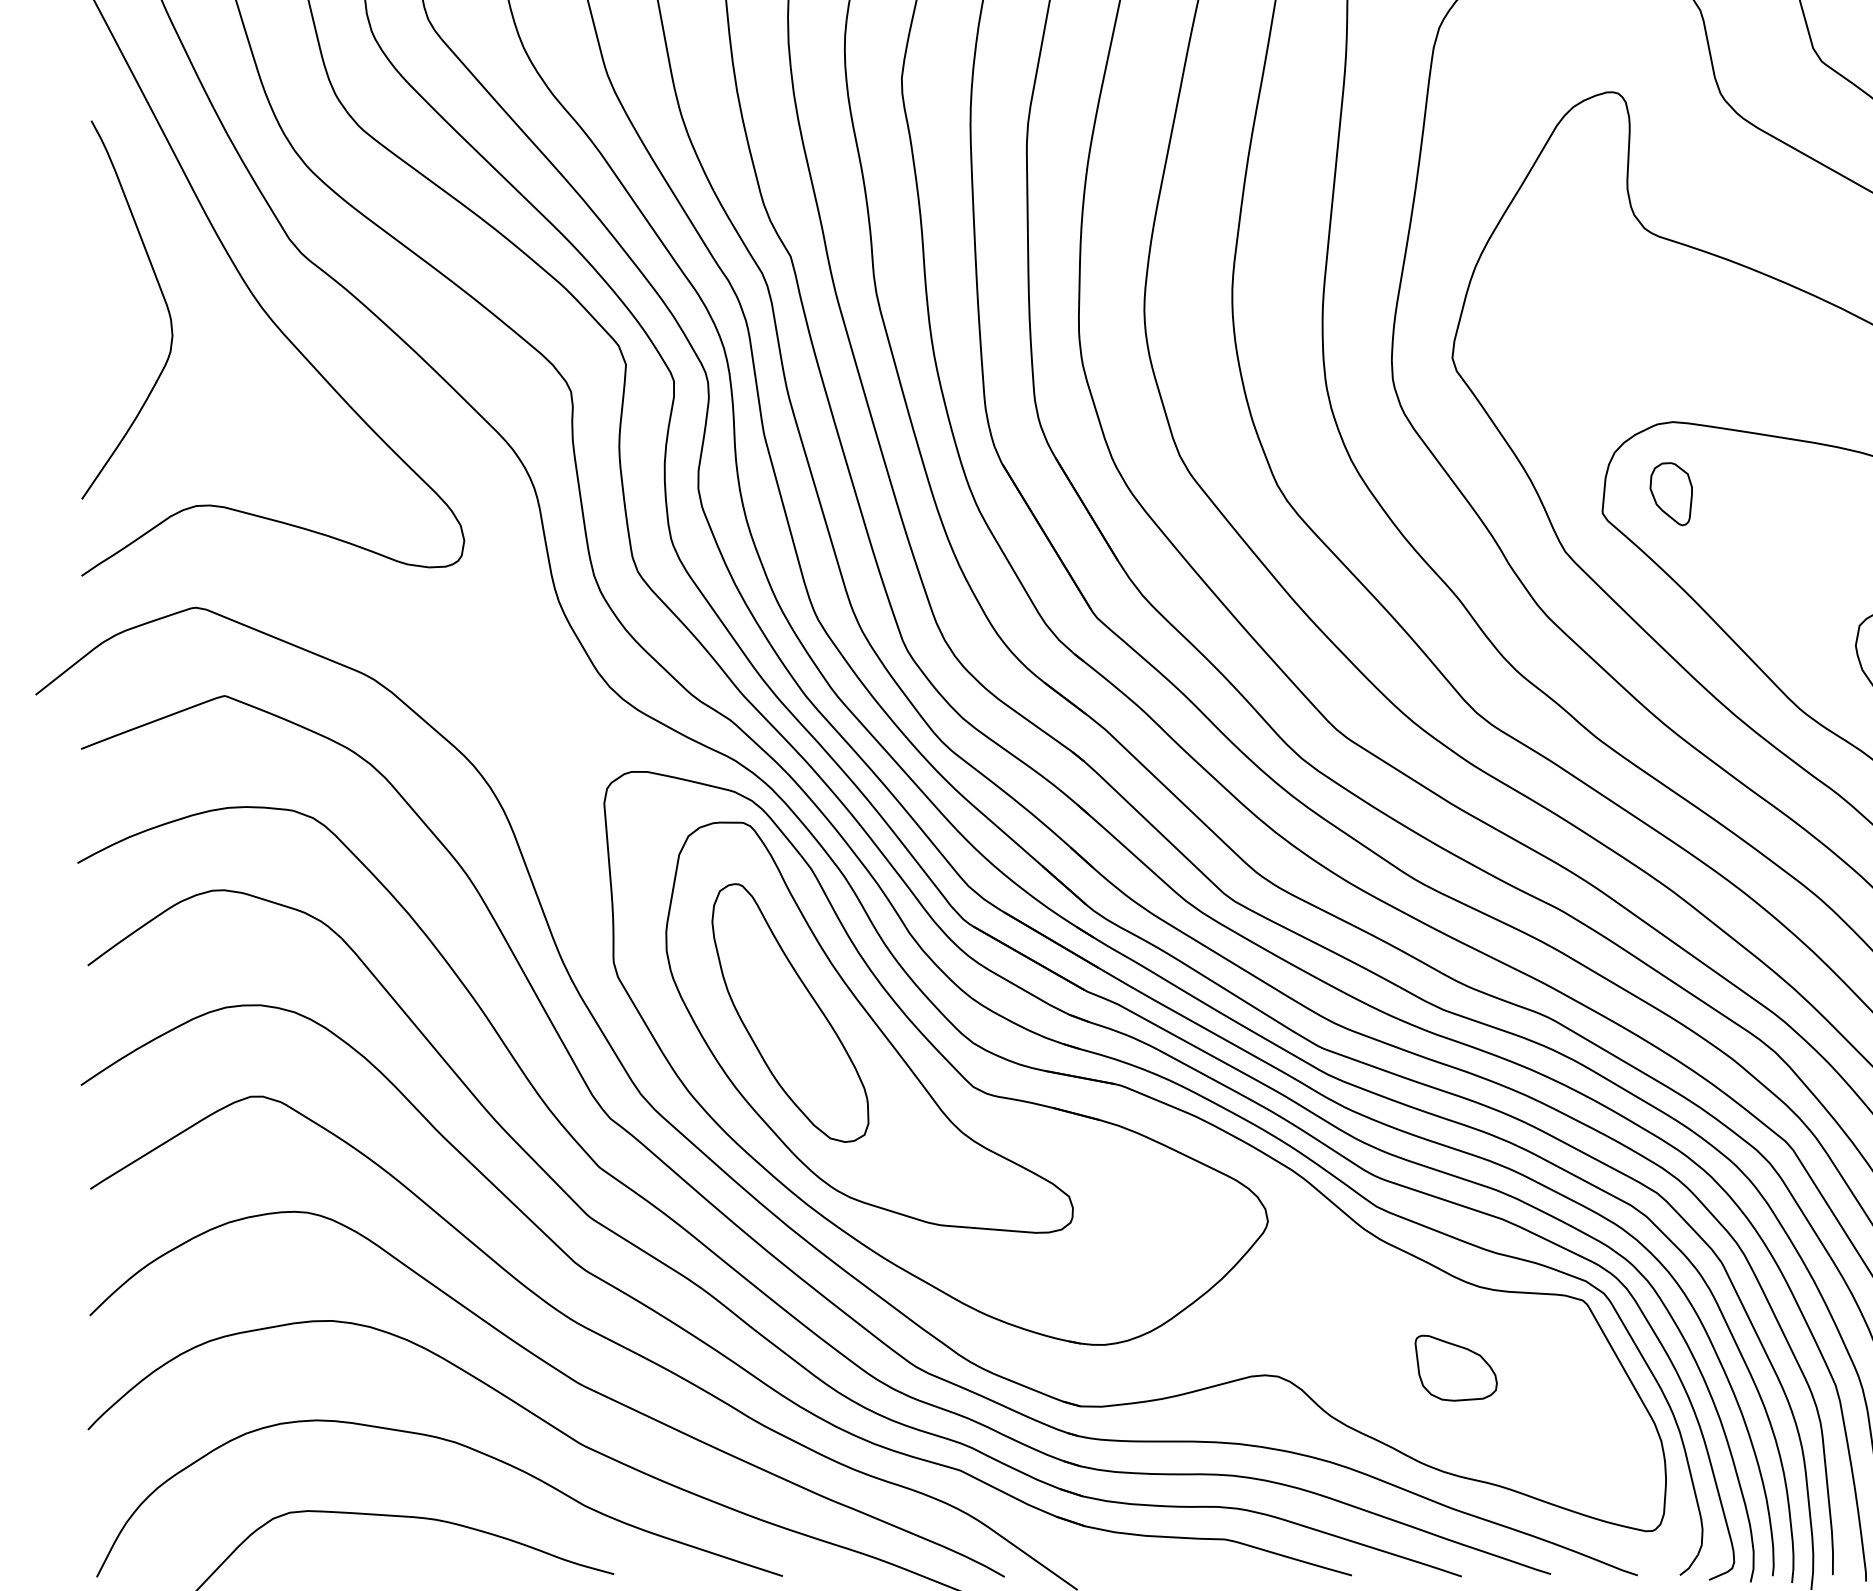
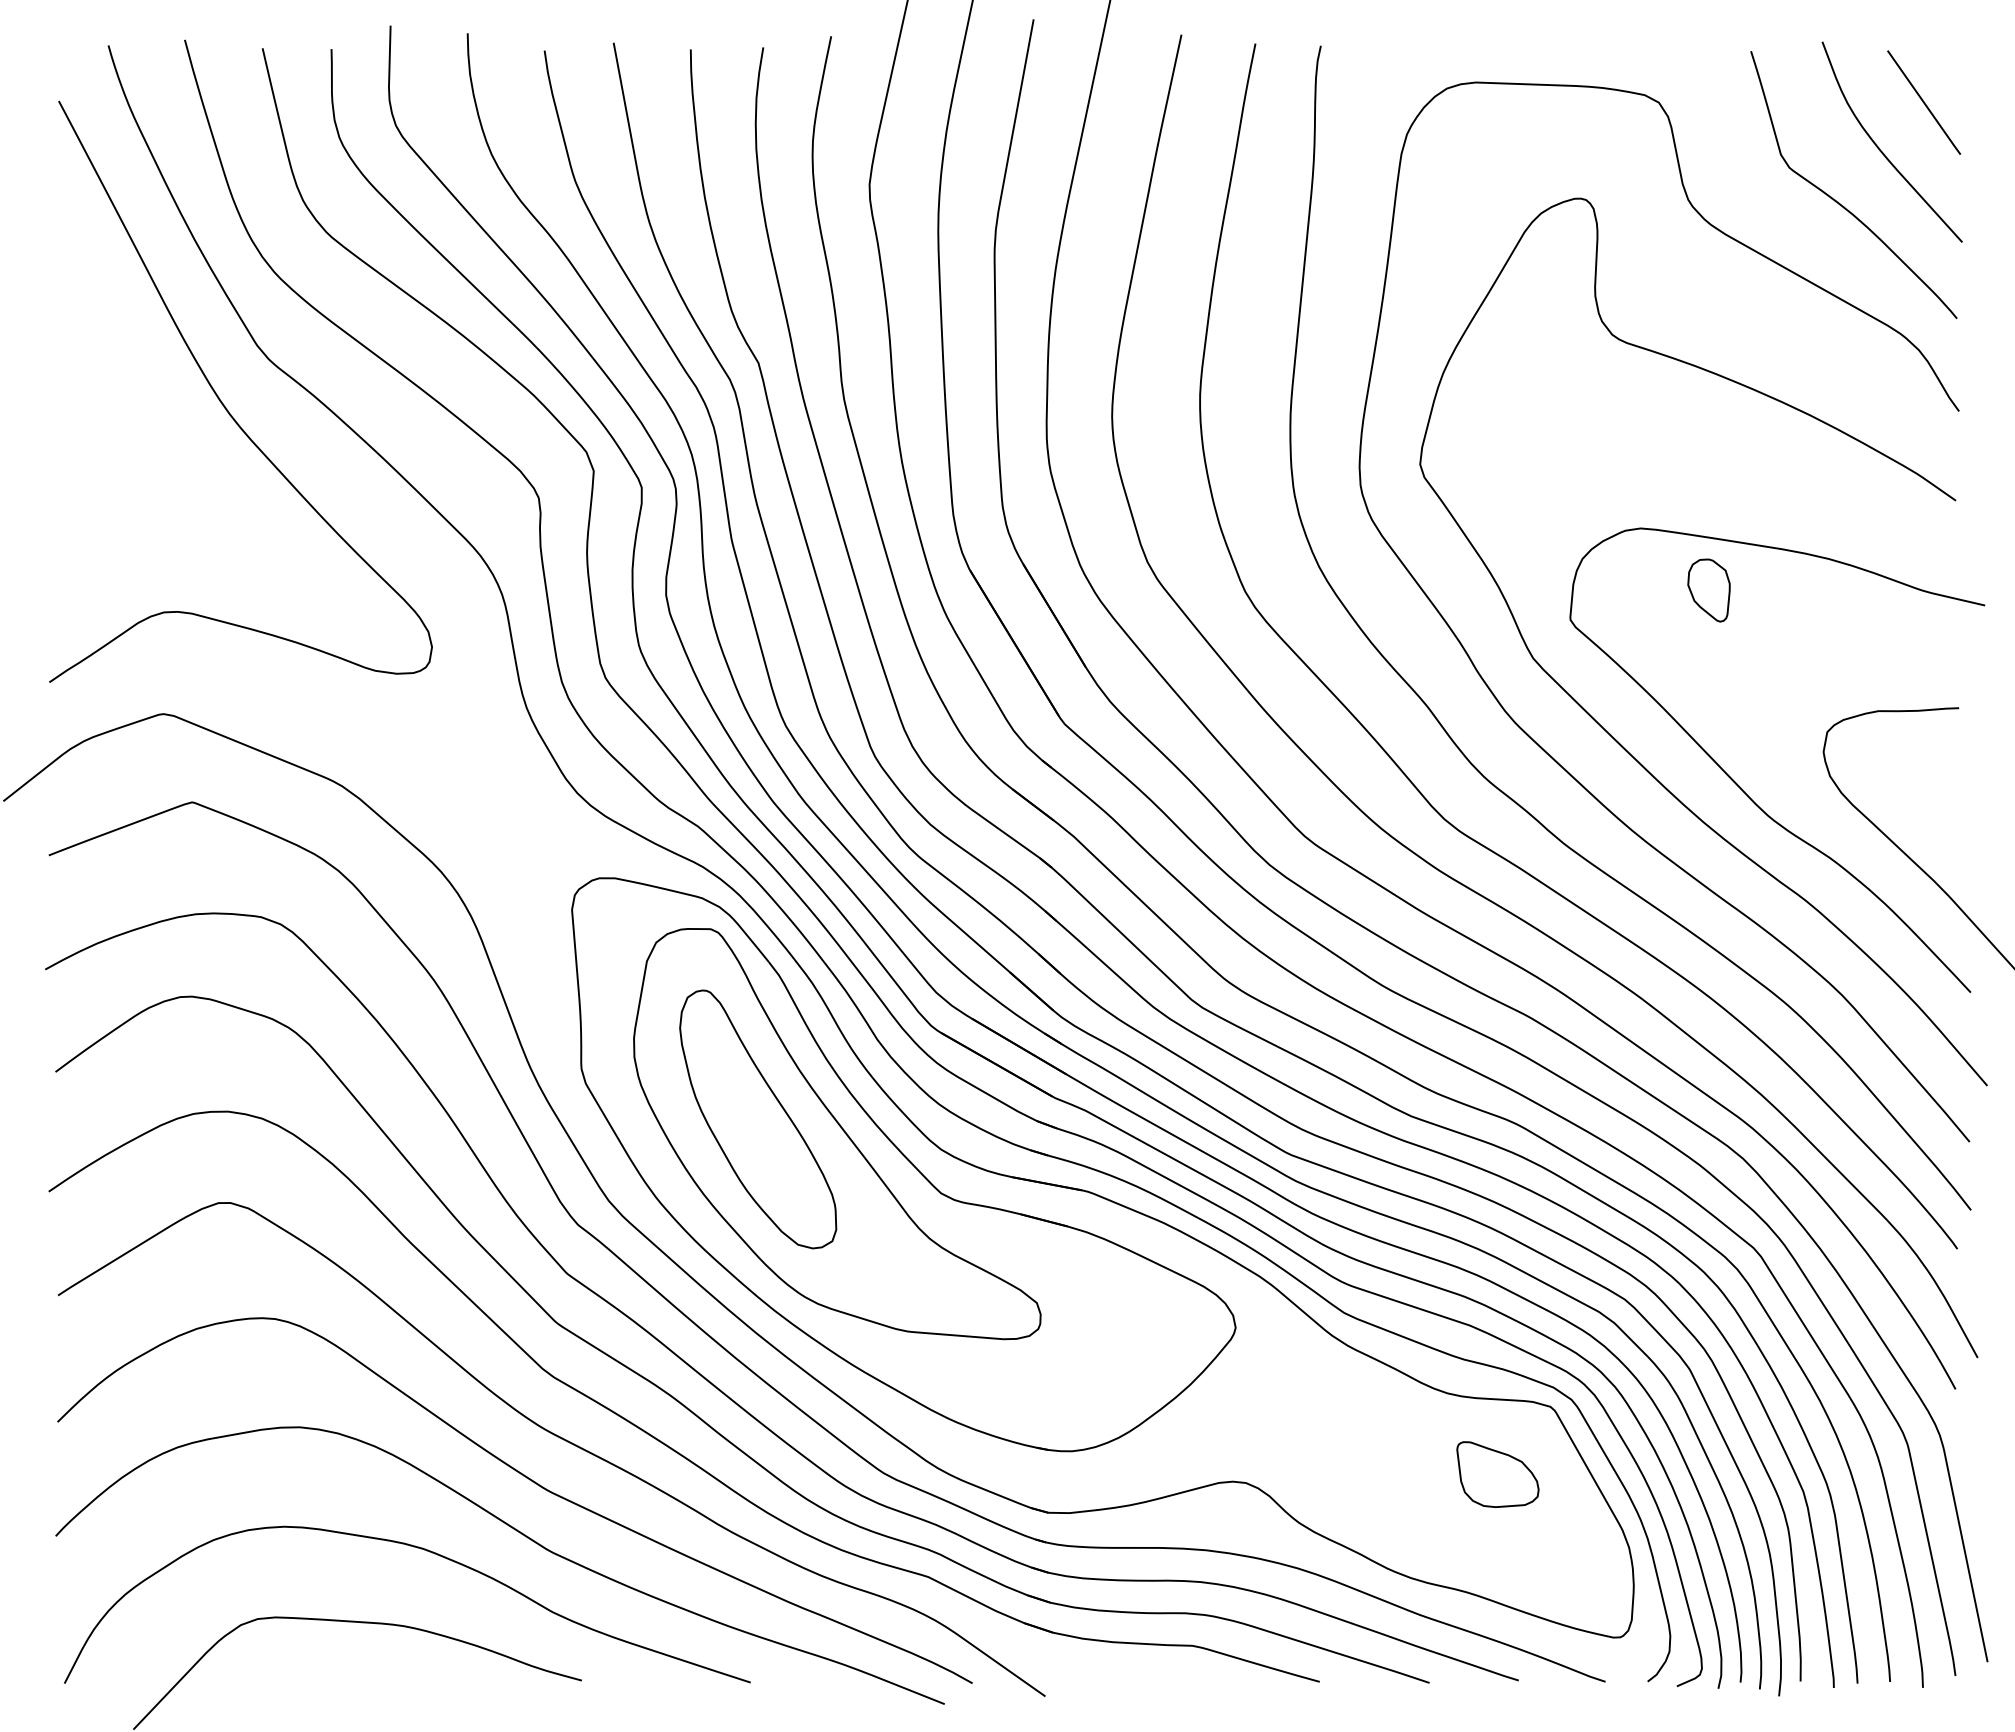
curve: (161, 295) -> (129, 401), removed
part: (1670, 494) -> (1708, 590), moved
part: (1455, 1368) -> (1497, 1474), moved

